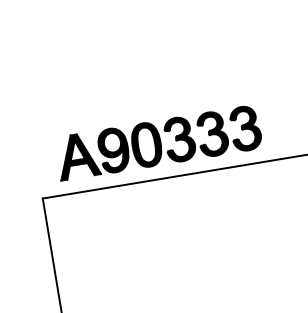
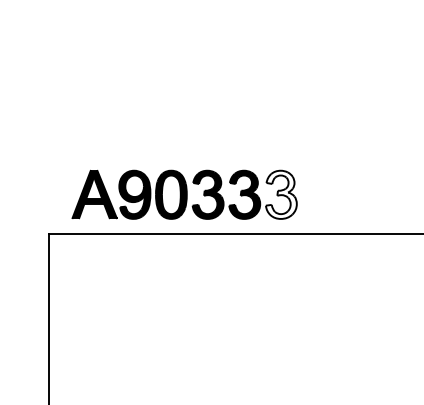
fill: (244, 128) -> (280, 194), removed

